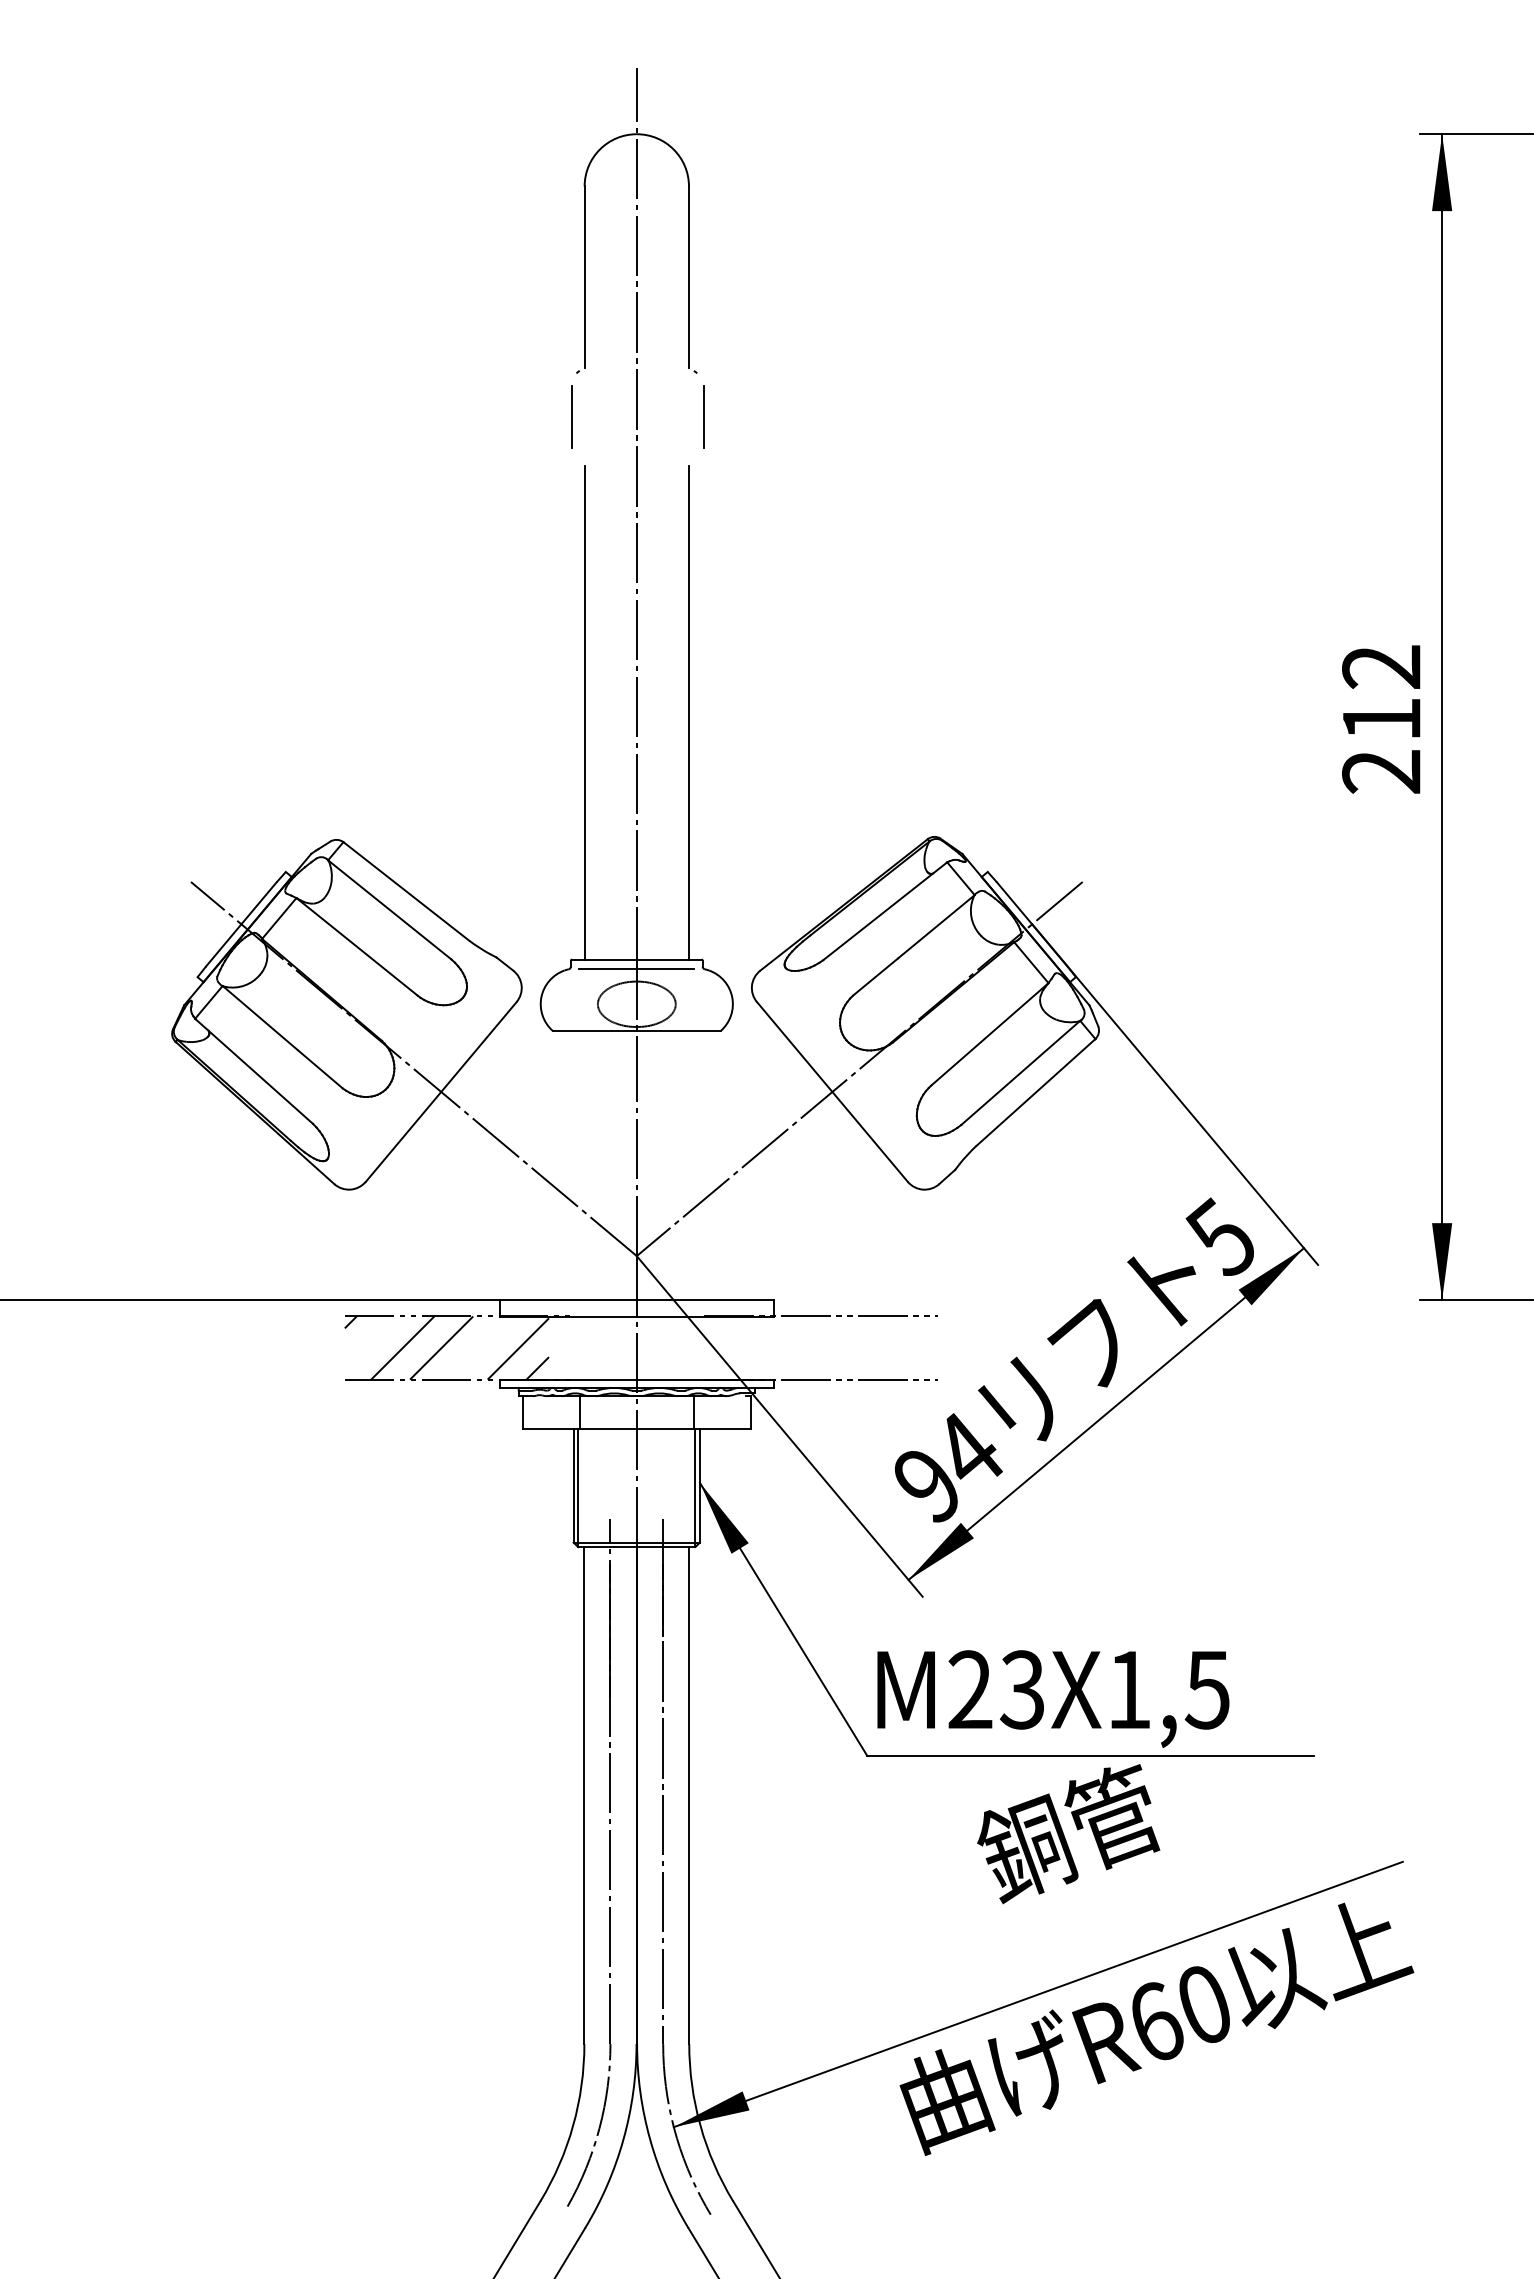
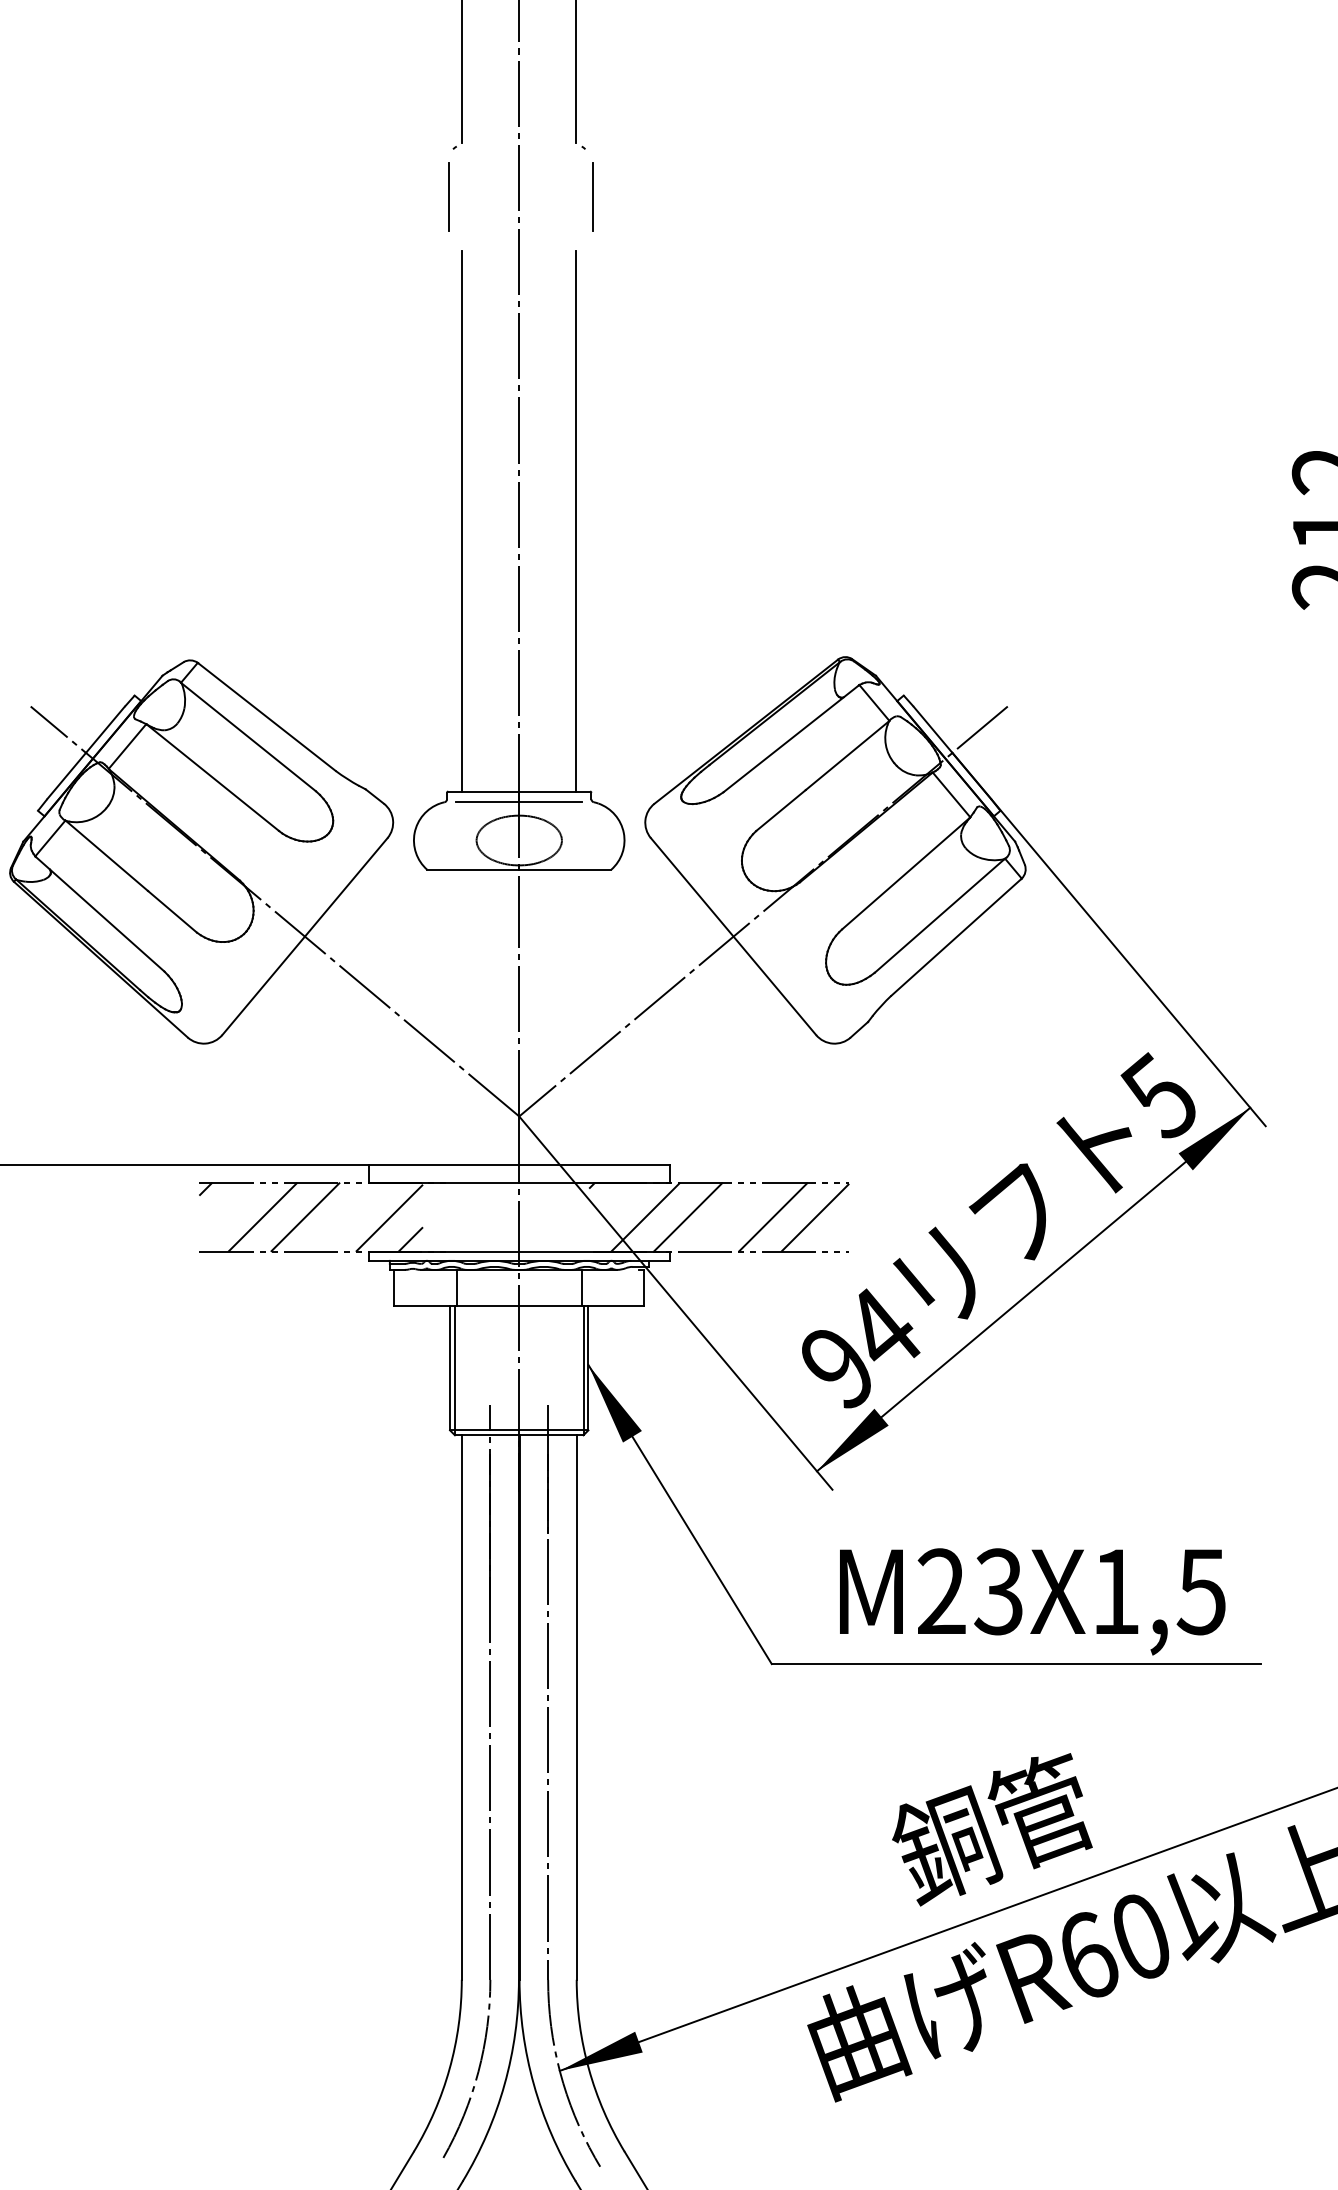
hatch: (818, 1347) -> (718, 1216), added
text: (1053, 1698) -> (1032, 1601), moved
text: (1068, 1834) -> (992, 1830), moved

